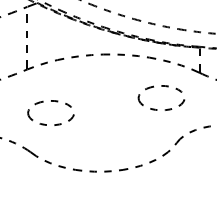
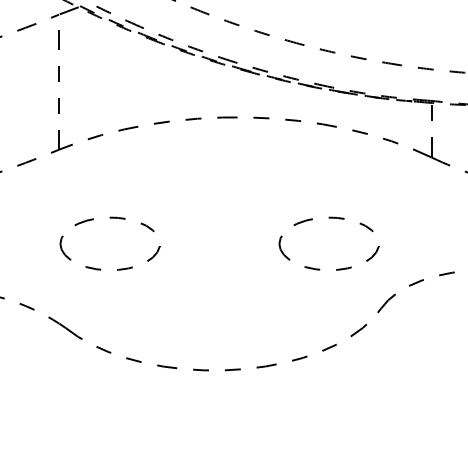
part: (161, 86) -> (328, 218), moved

